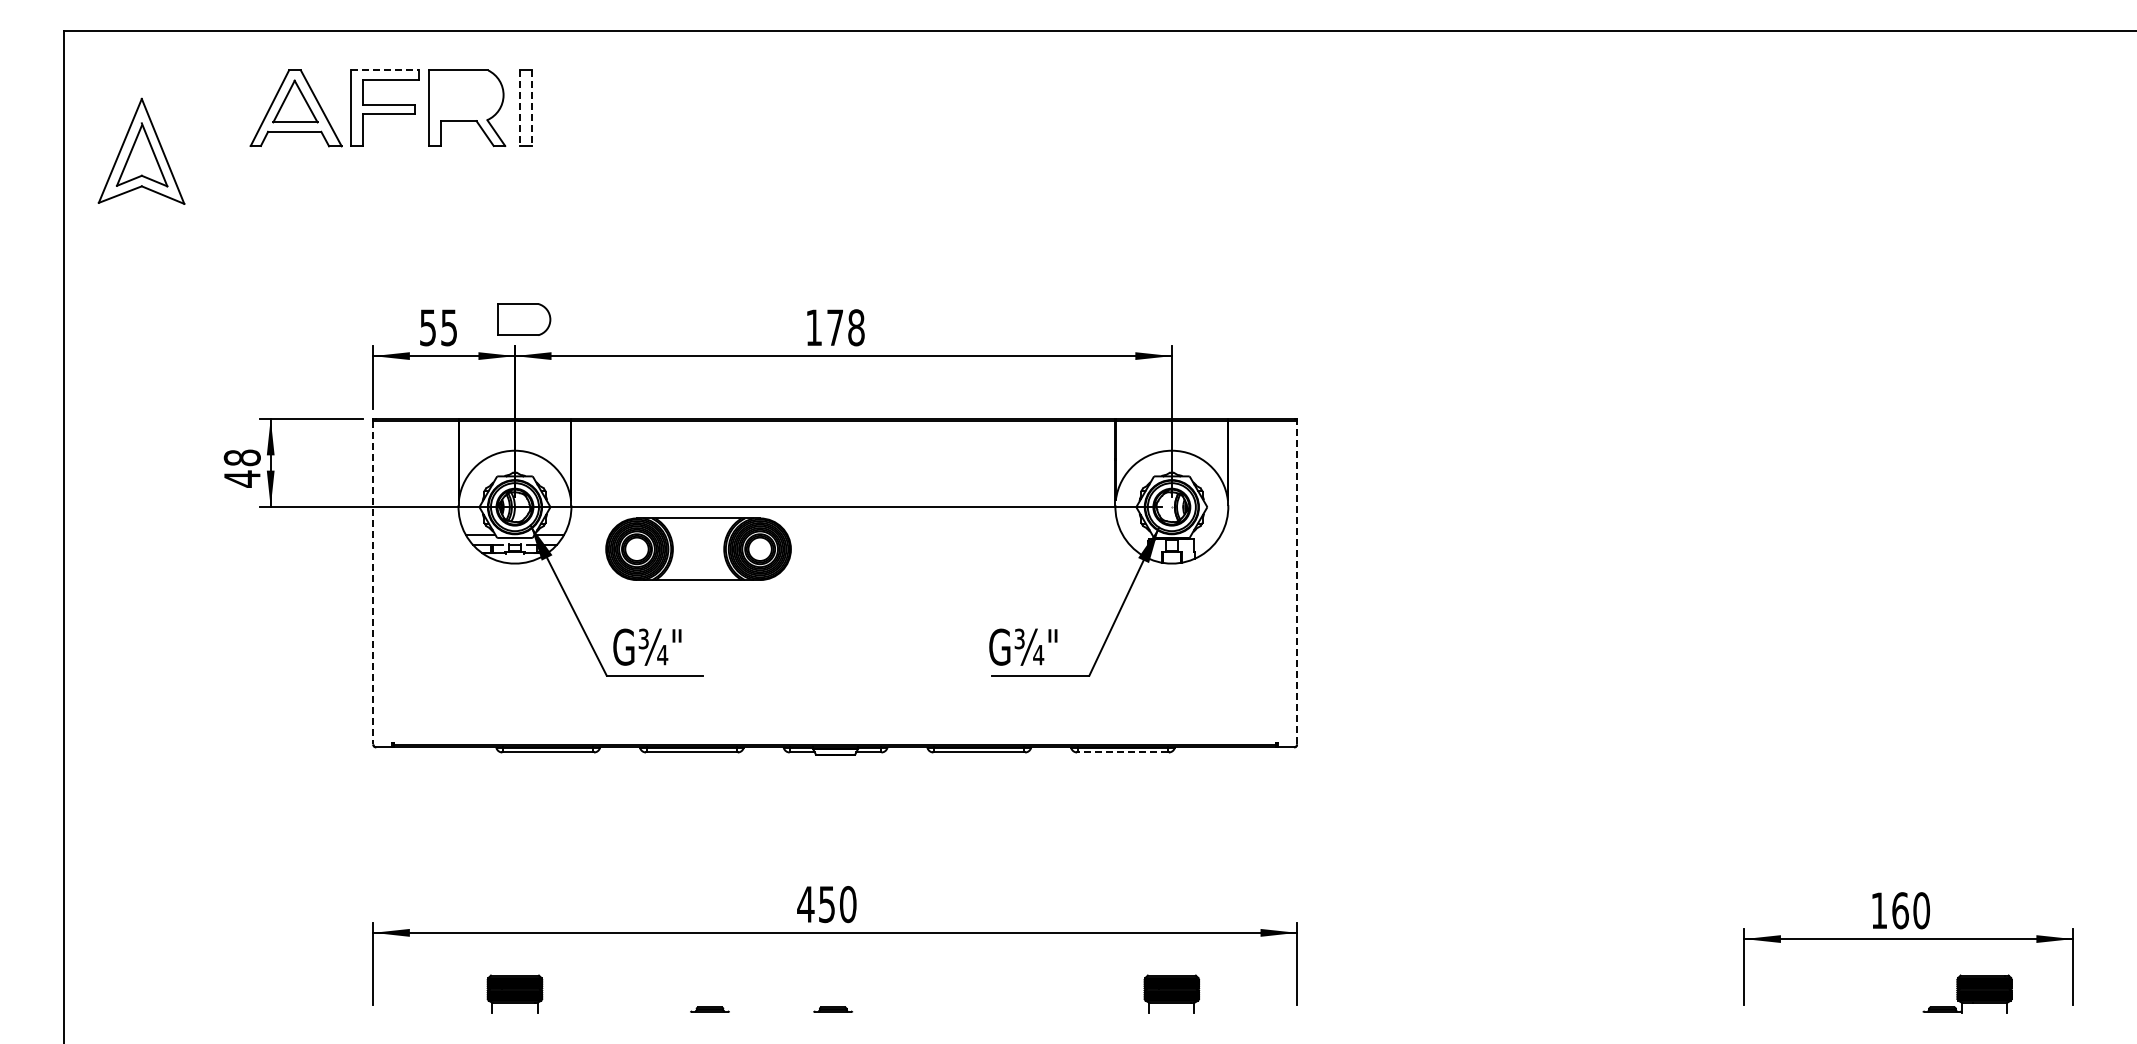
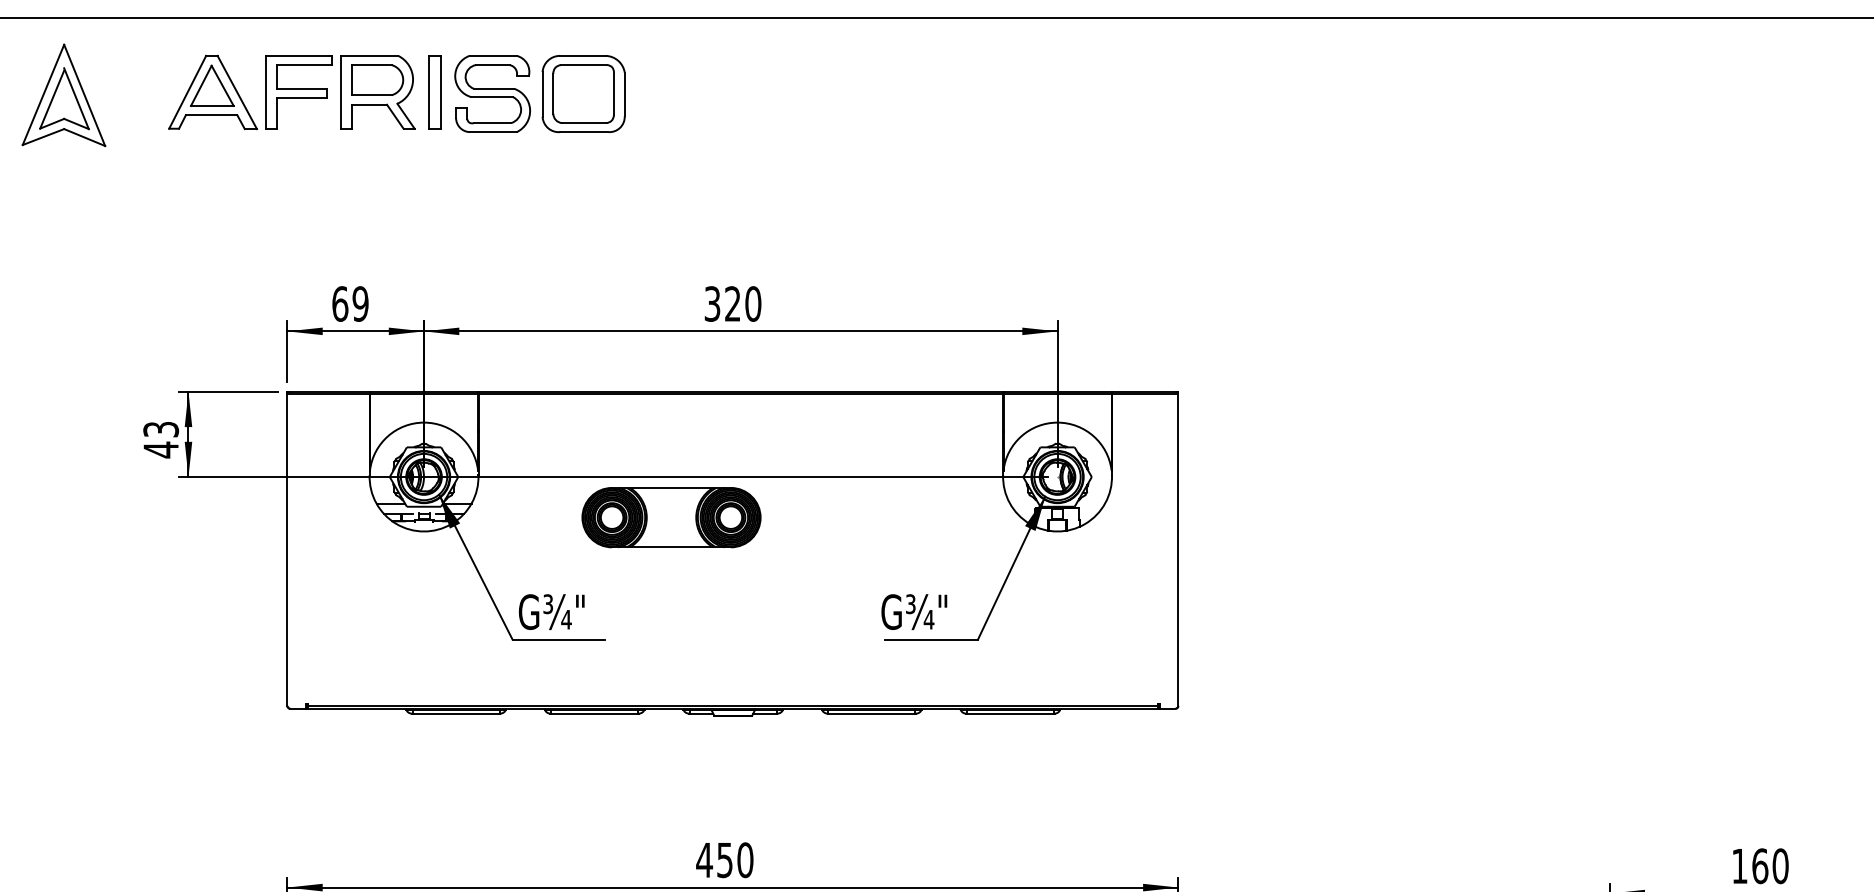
line: (385, 70) -> (299, 55), dashed -> solid
line: (519, 108) -> (428, 92), dashed -> solid
line: (532, 108) -> (440, 92), dashed -> solid
part: (585, 109) -> (492, 93), added
part: (680, 109) -> (583, 93), added
part: (141, 150) -> (63, 94), moved
part: (524, 319) -> (378, 80), moved
text: (438, 327) -> (350, 303), 55 -> 69
text: (835, 327) -> (733, 303), 178 -> 320
text: (241, 457) -> (160, 429), 48 -> 43
part: (698, 548) -> (671, 516), moved
line: (1297, 582) -> (1178, 549), dashed -> solid
line: (373, 583) -> (287, 550), dashed -> solid
line: (1122, 752) -> (1009, 713), dashed -> solid

